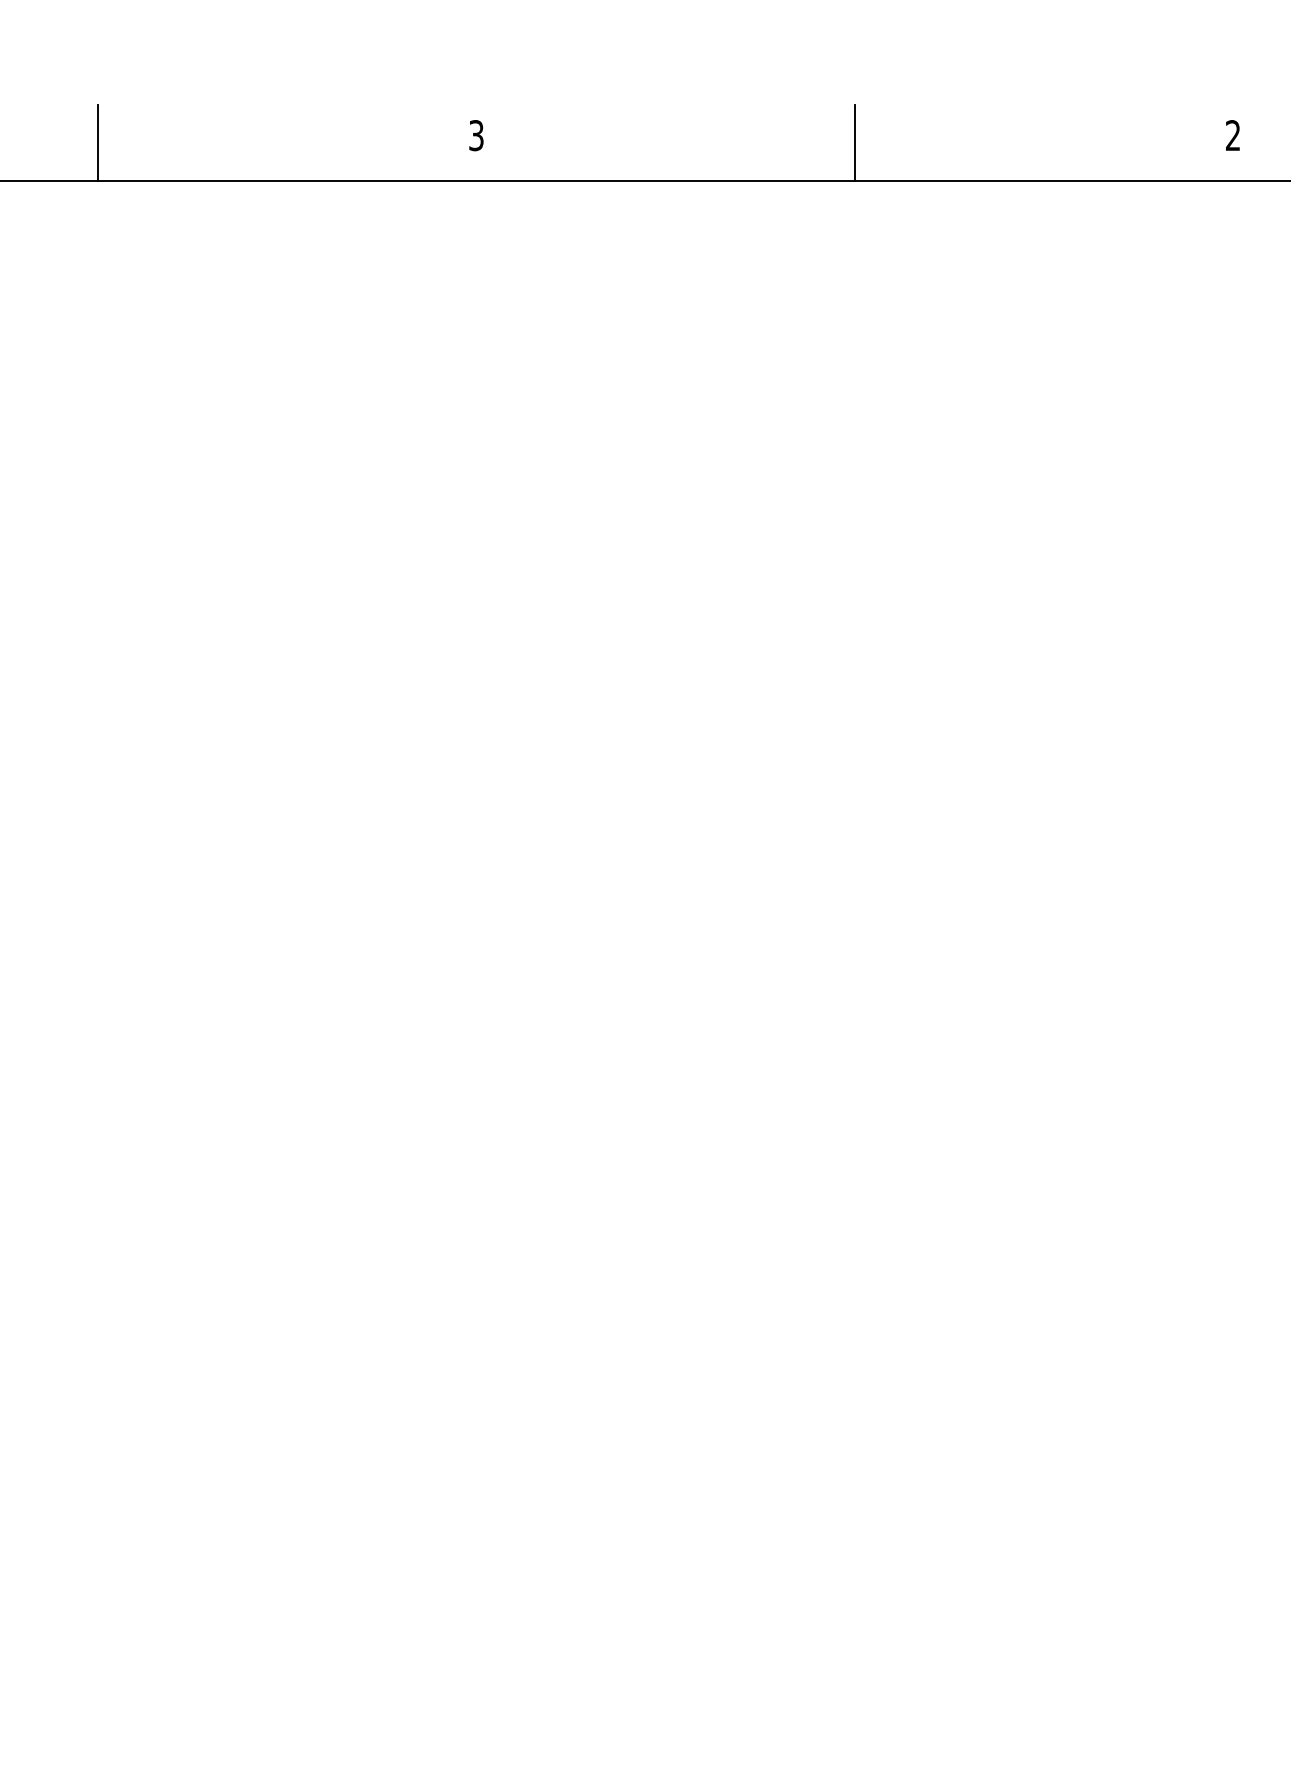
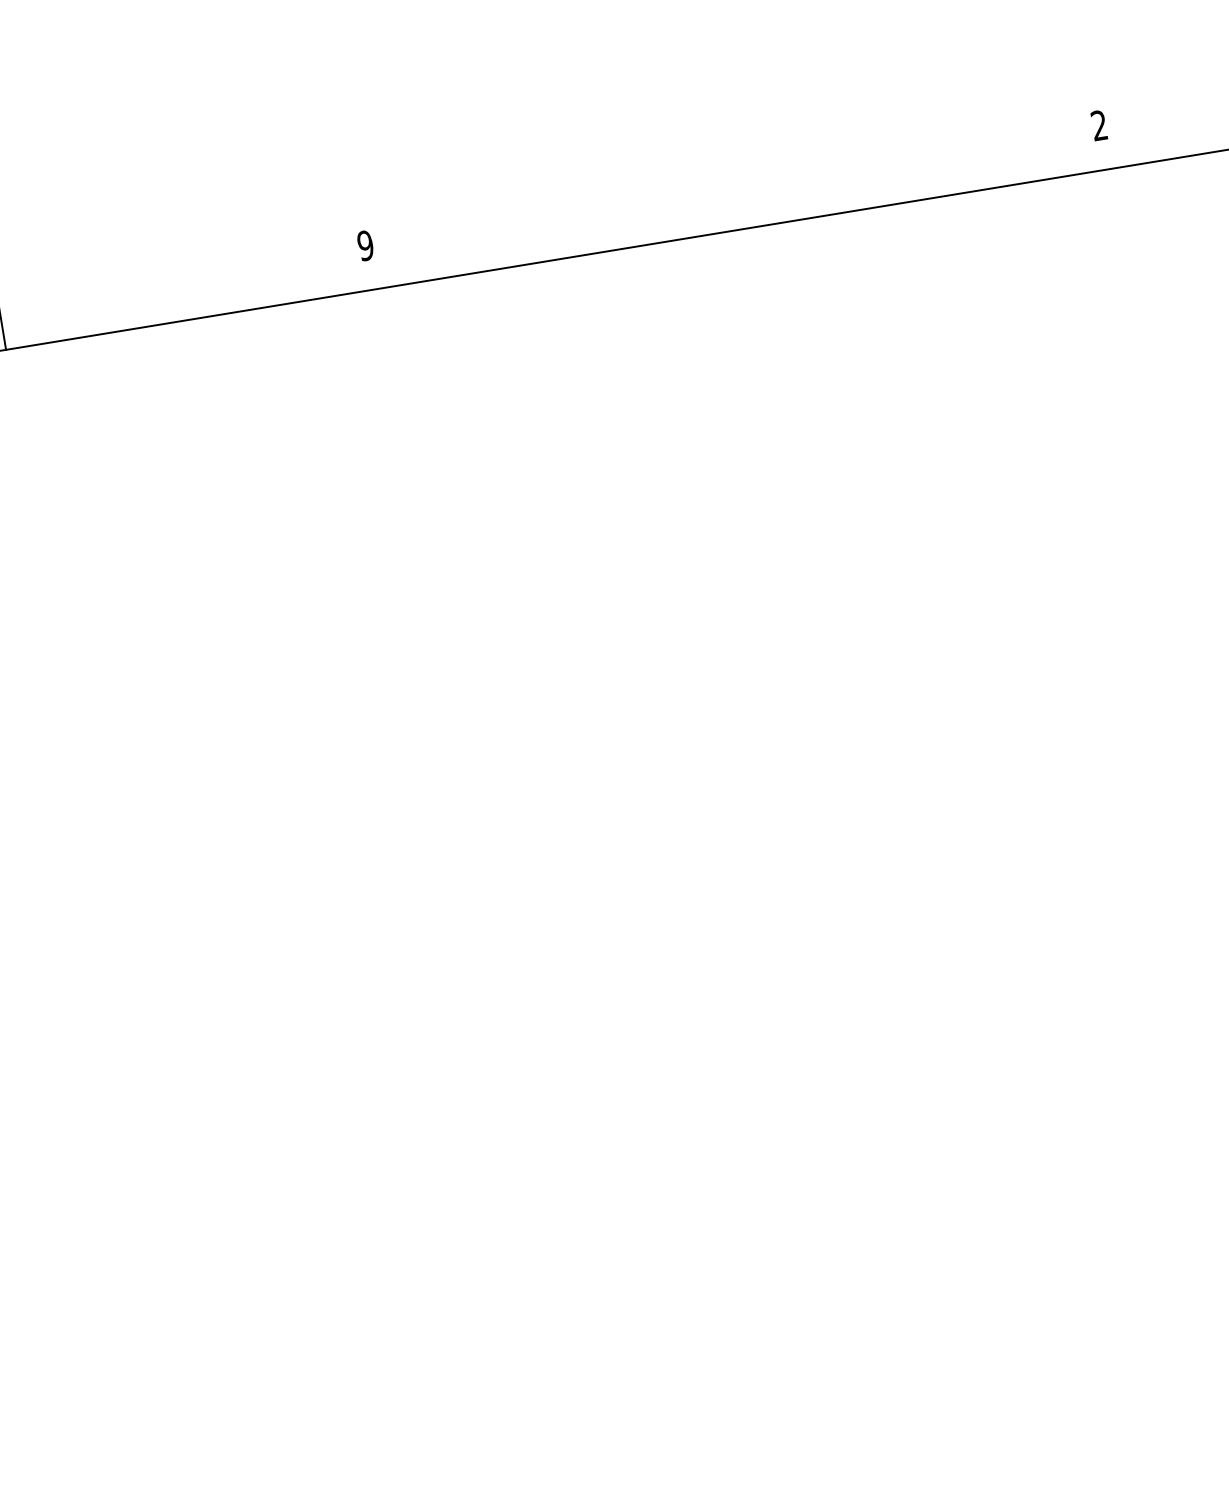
text: (476, 135) -> (365, 245), 3 -> 9
line: (854, 143) -> (733, 193), removed

